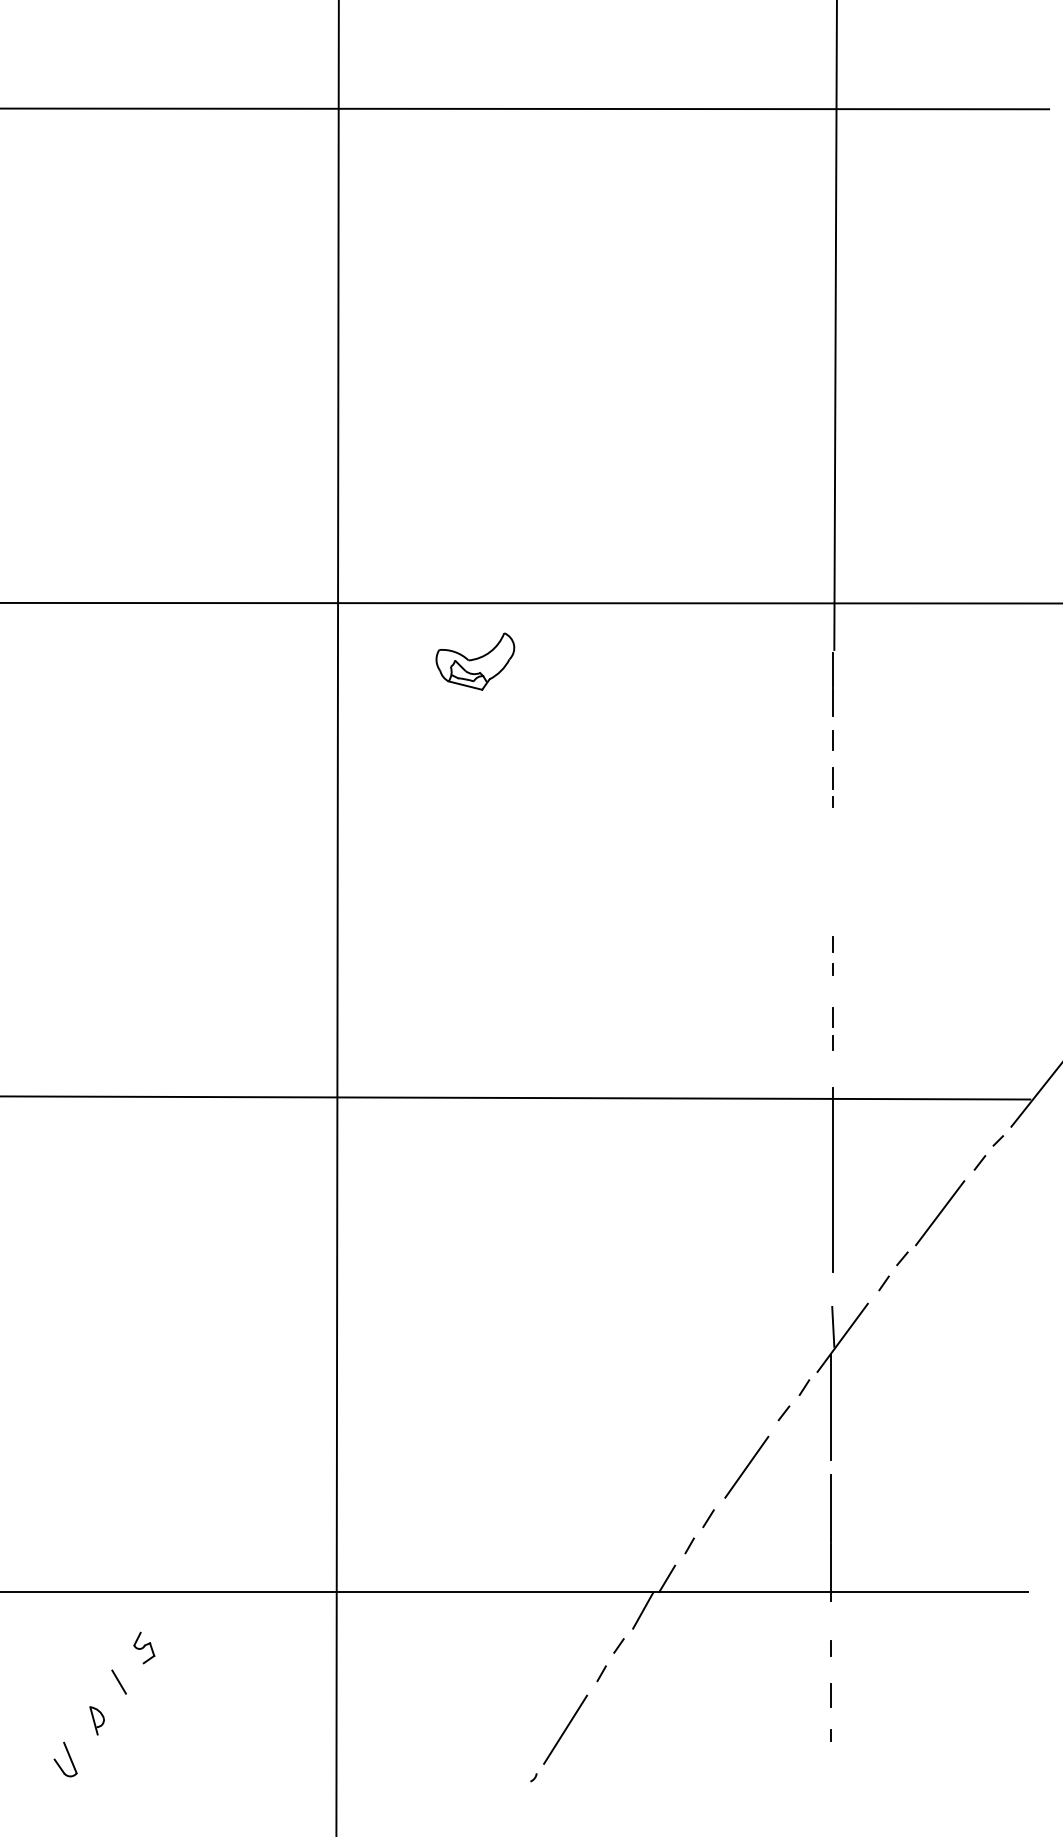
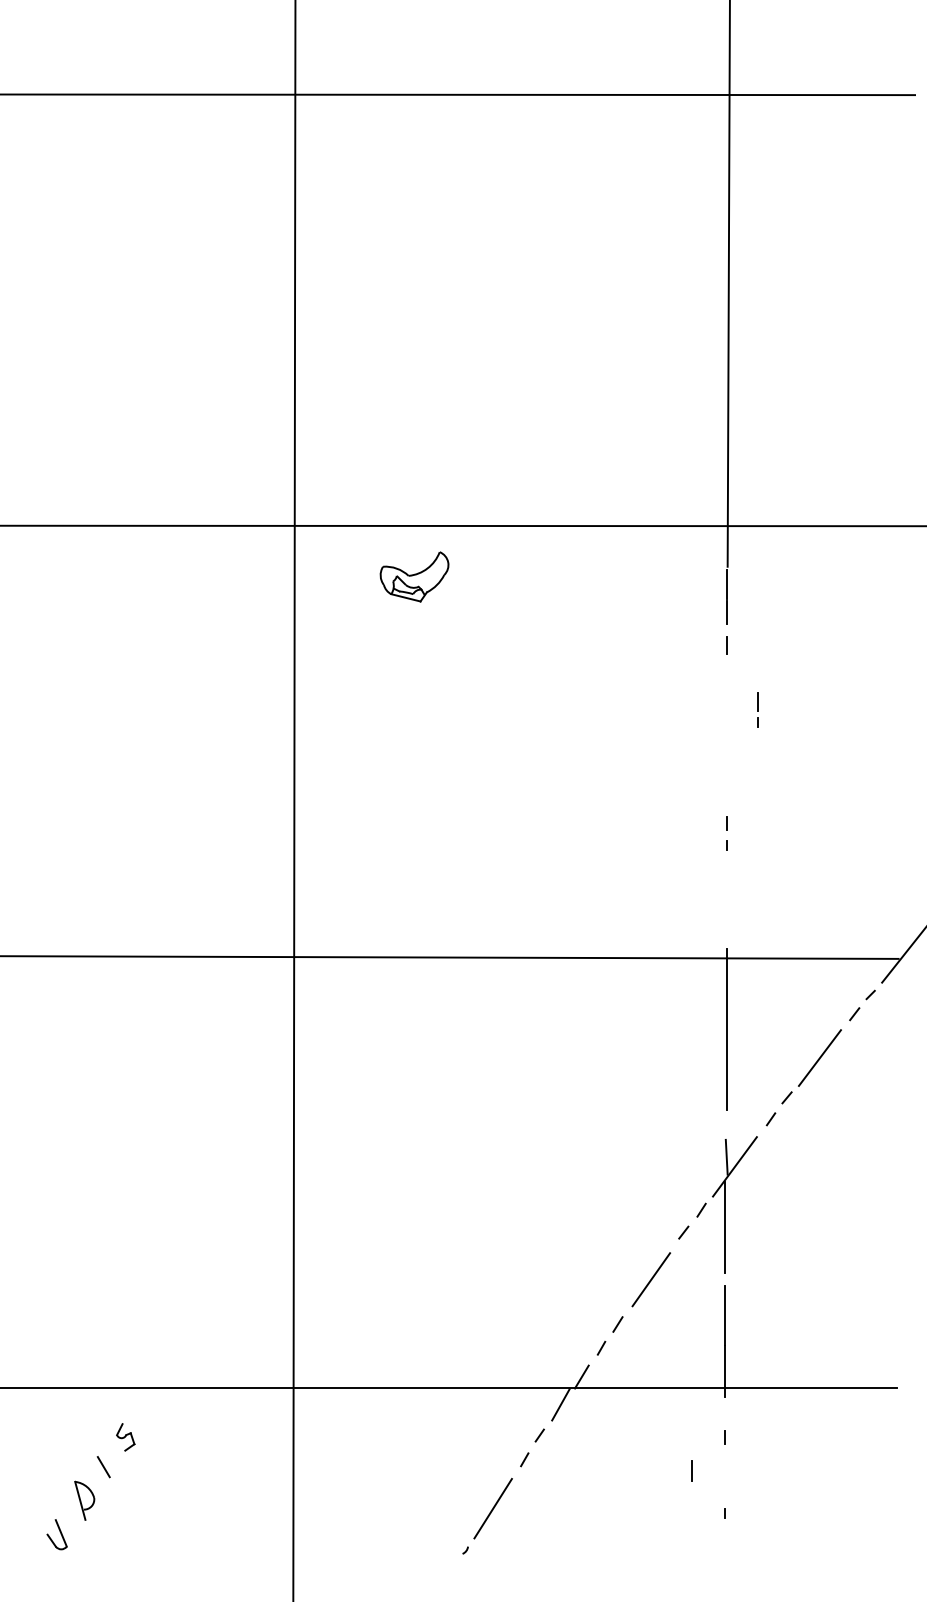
line: (833, 787) -> (757, 709), moved
line: (833, 1027) -> (726, 896), removed
line: (830, 1695) -> (691, 1470), moved
part: (97, 1720) -> (84, 1500), size x1.6

